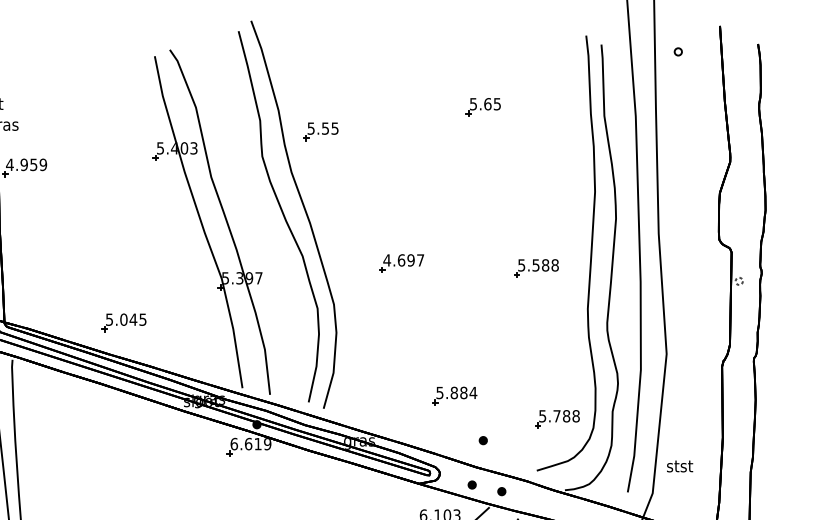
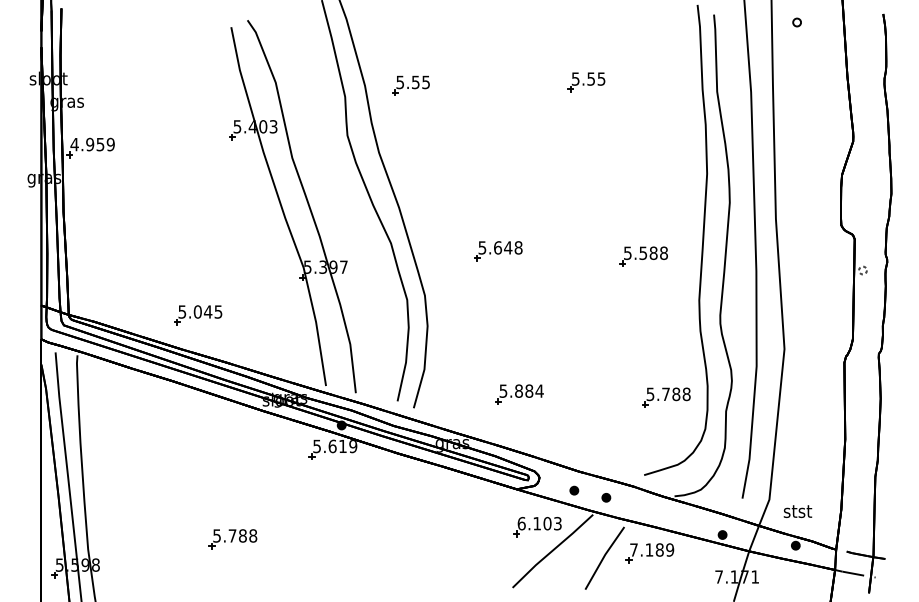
text: (488, 103) -> (591, 78), 5.65 -> 5.55
part: (320, 131) -> (410, 85), moved
text: (403, 260) -> (500, 247), 4.697 -> 5.648
part: (454, 396) -> (519, 394), moved
part: (557, 419) -> (666, 397), moved
part: (483, 440) -> (586, 442), removed
text: (234, 444) -> (317, 446), 6.619 -> 5.619
text: (679, 466) -> (797, 511), moved

